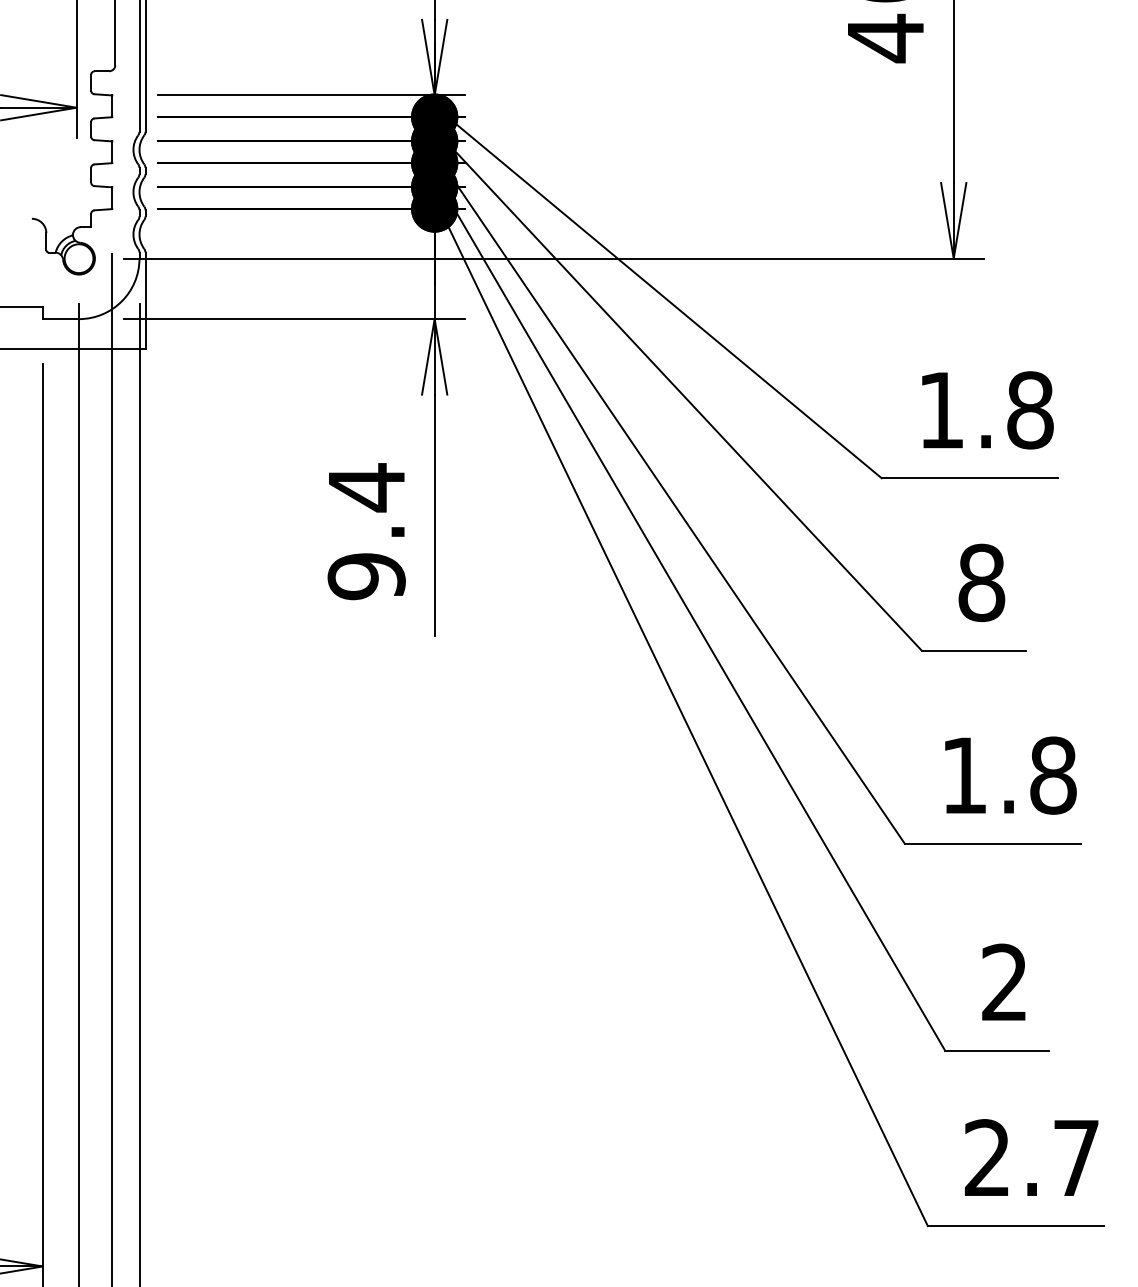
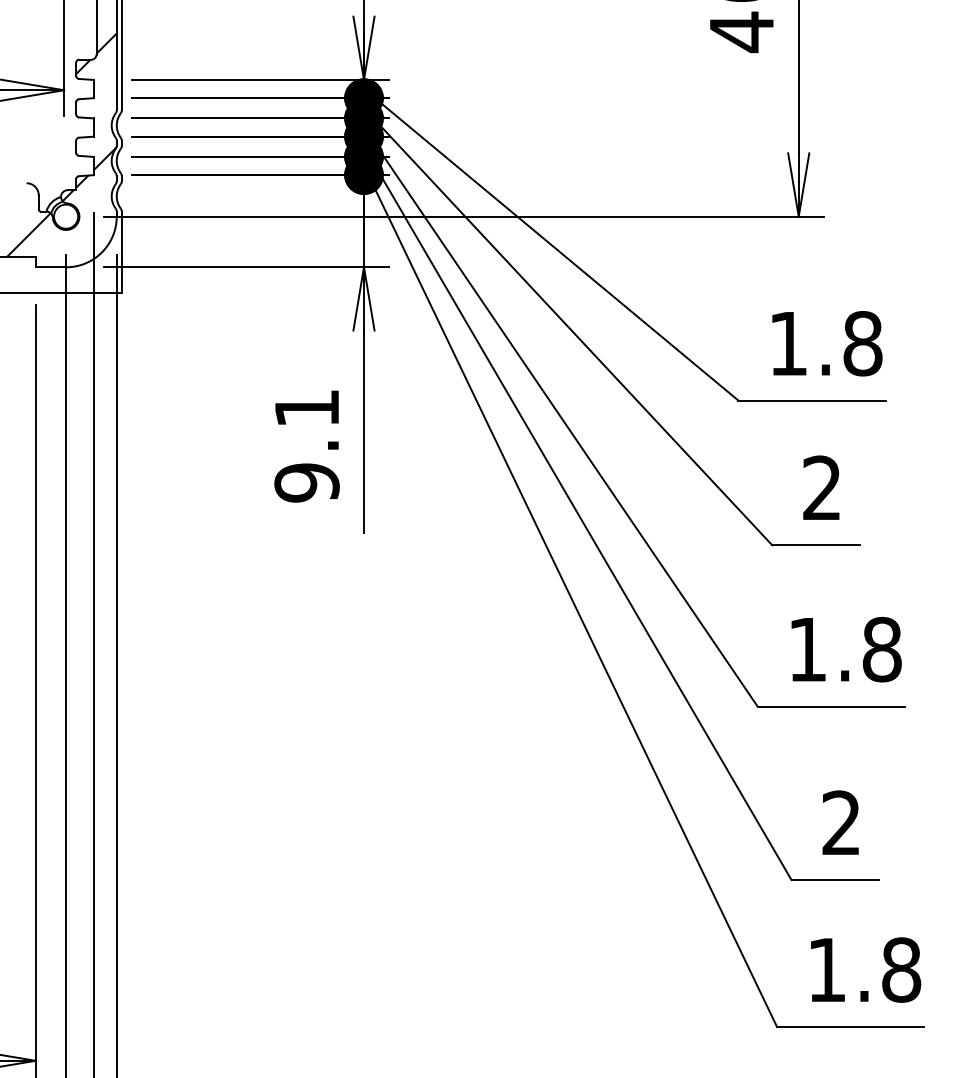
hatch: (73, 173) -> (61, 145), added
text: (366, 487) -> (306, 408), 9.4 -> 9.1
text: (980, 583) -> (821, 488), 8 -> 2
text: (1032, 1157) -> (864, 969), 2.7 -> 1.8

